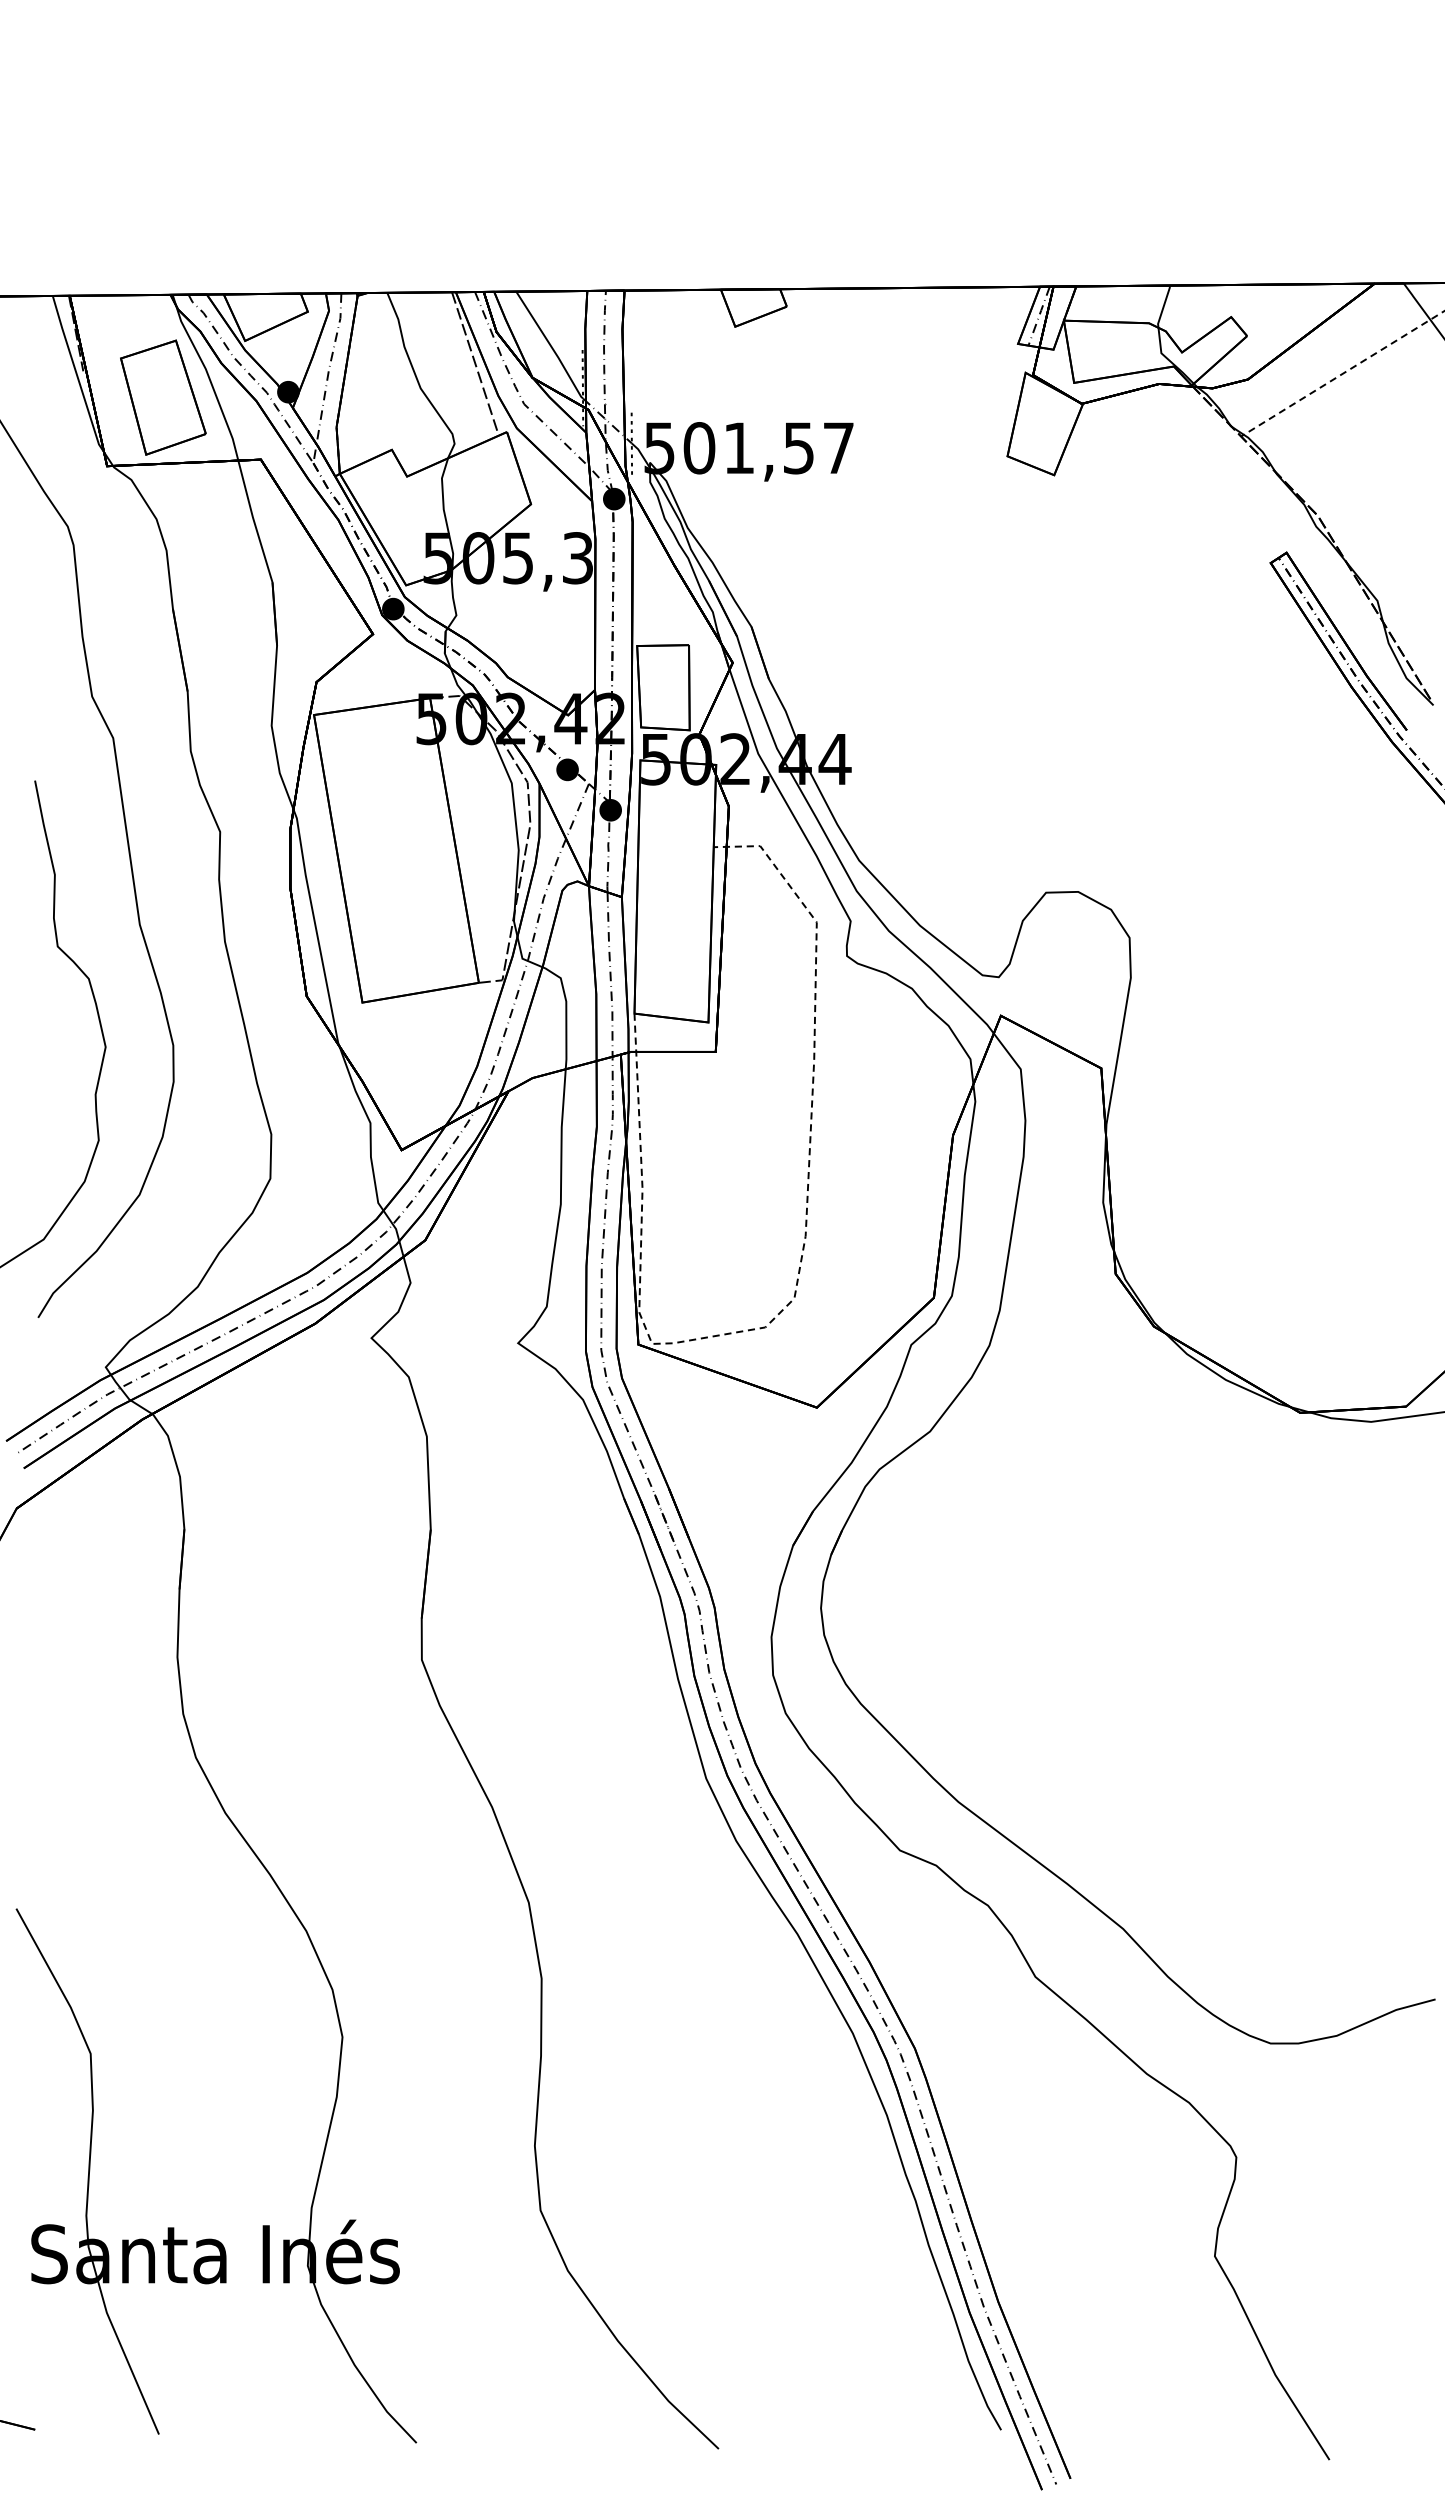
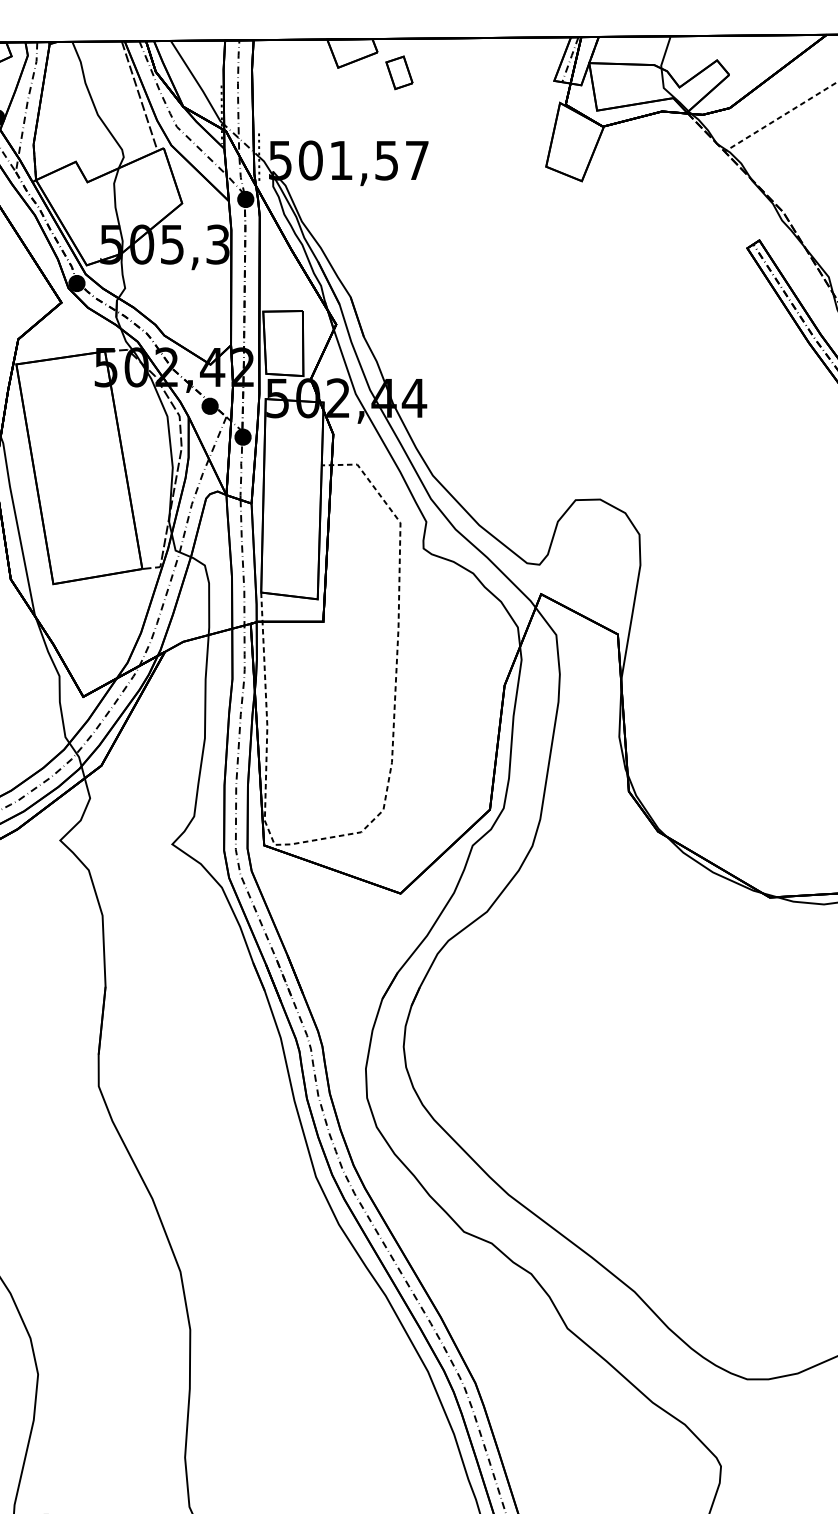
part: (815, 333) -> (399, 72), added

